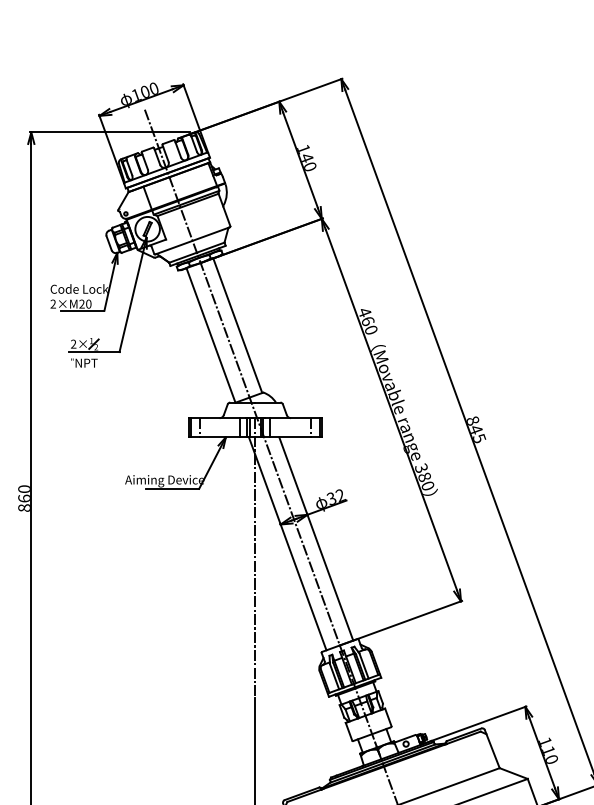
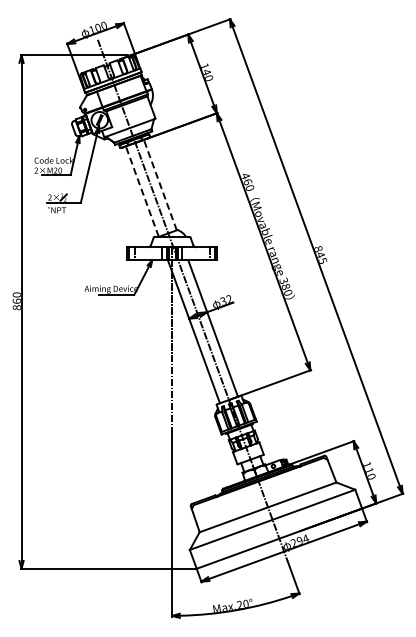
line: (238, 324) -> (160, 184), solid -> dashed
line: (211, 335) -> (142, 191), solid -> dashed

